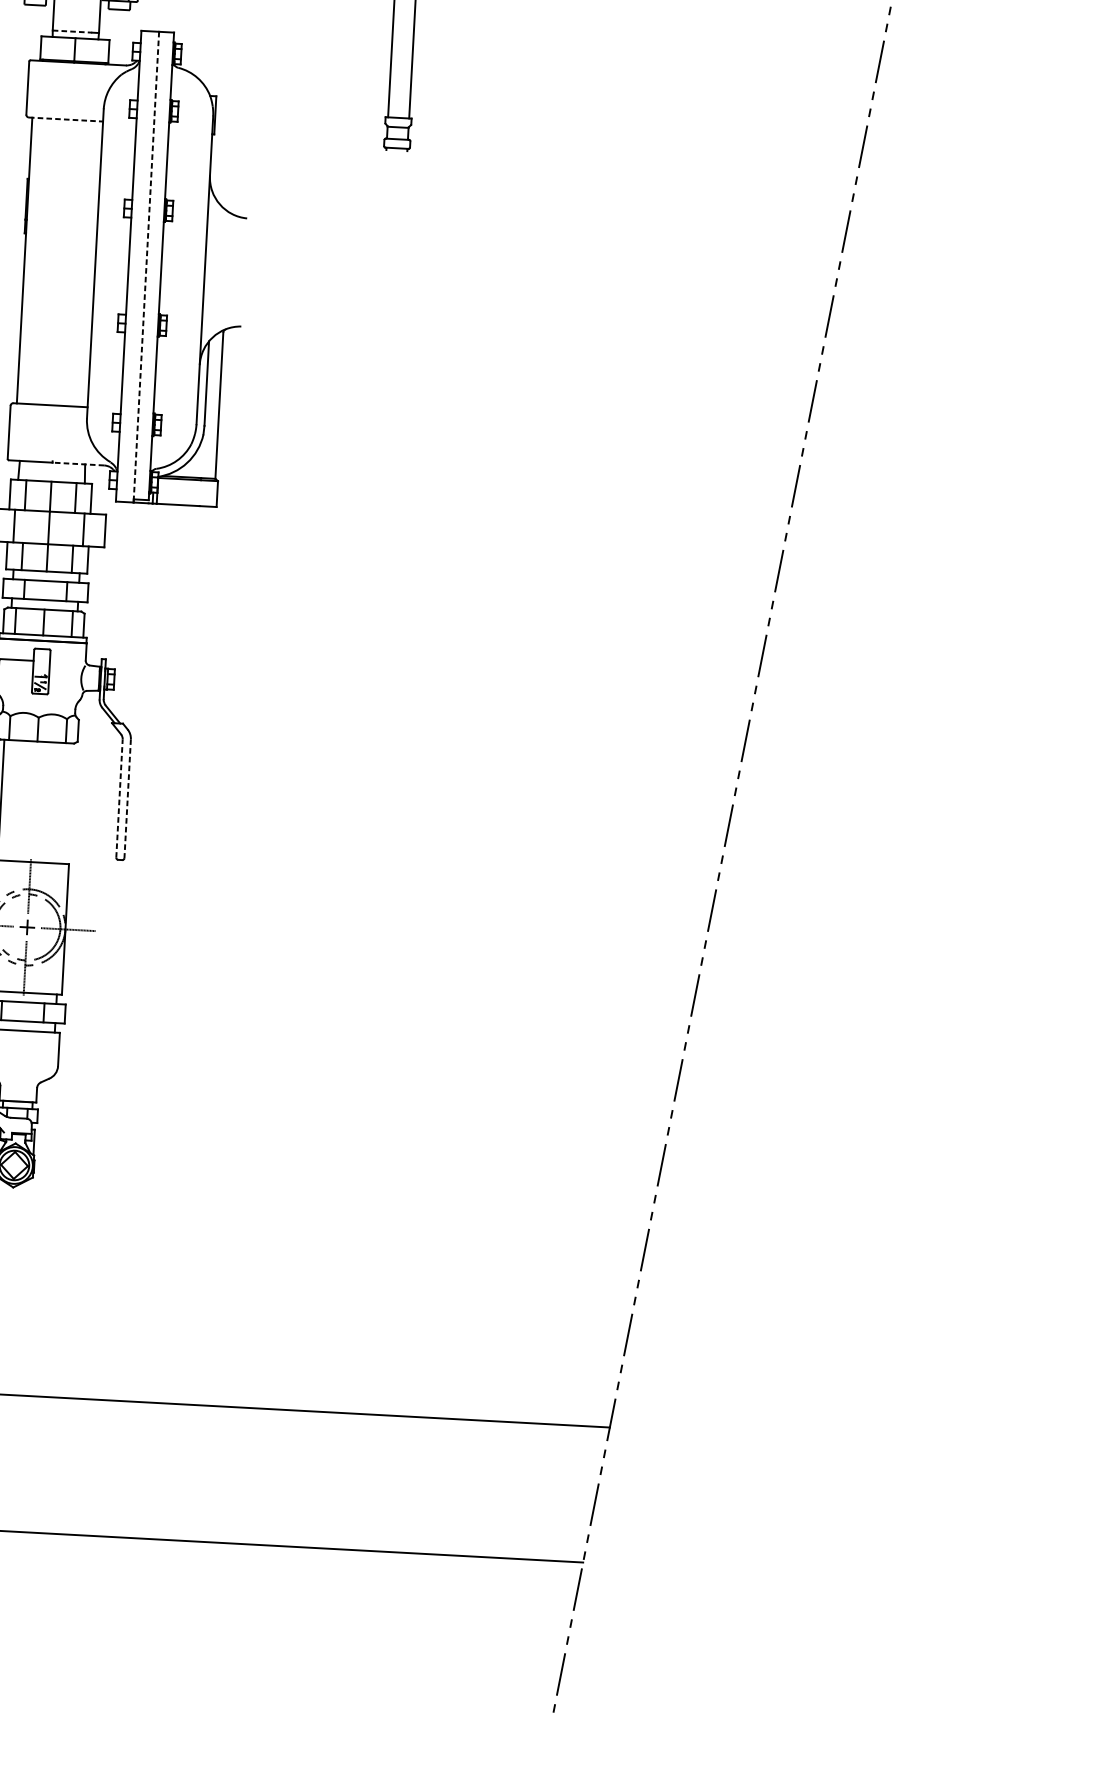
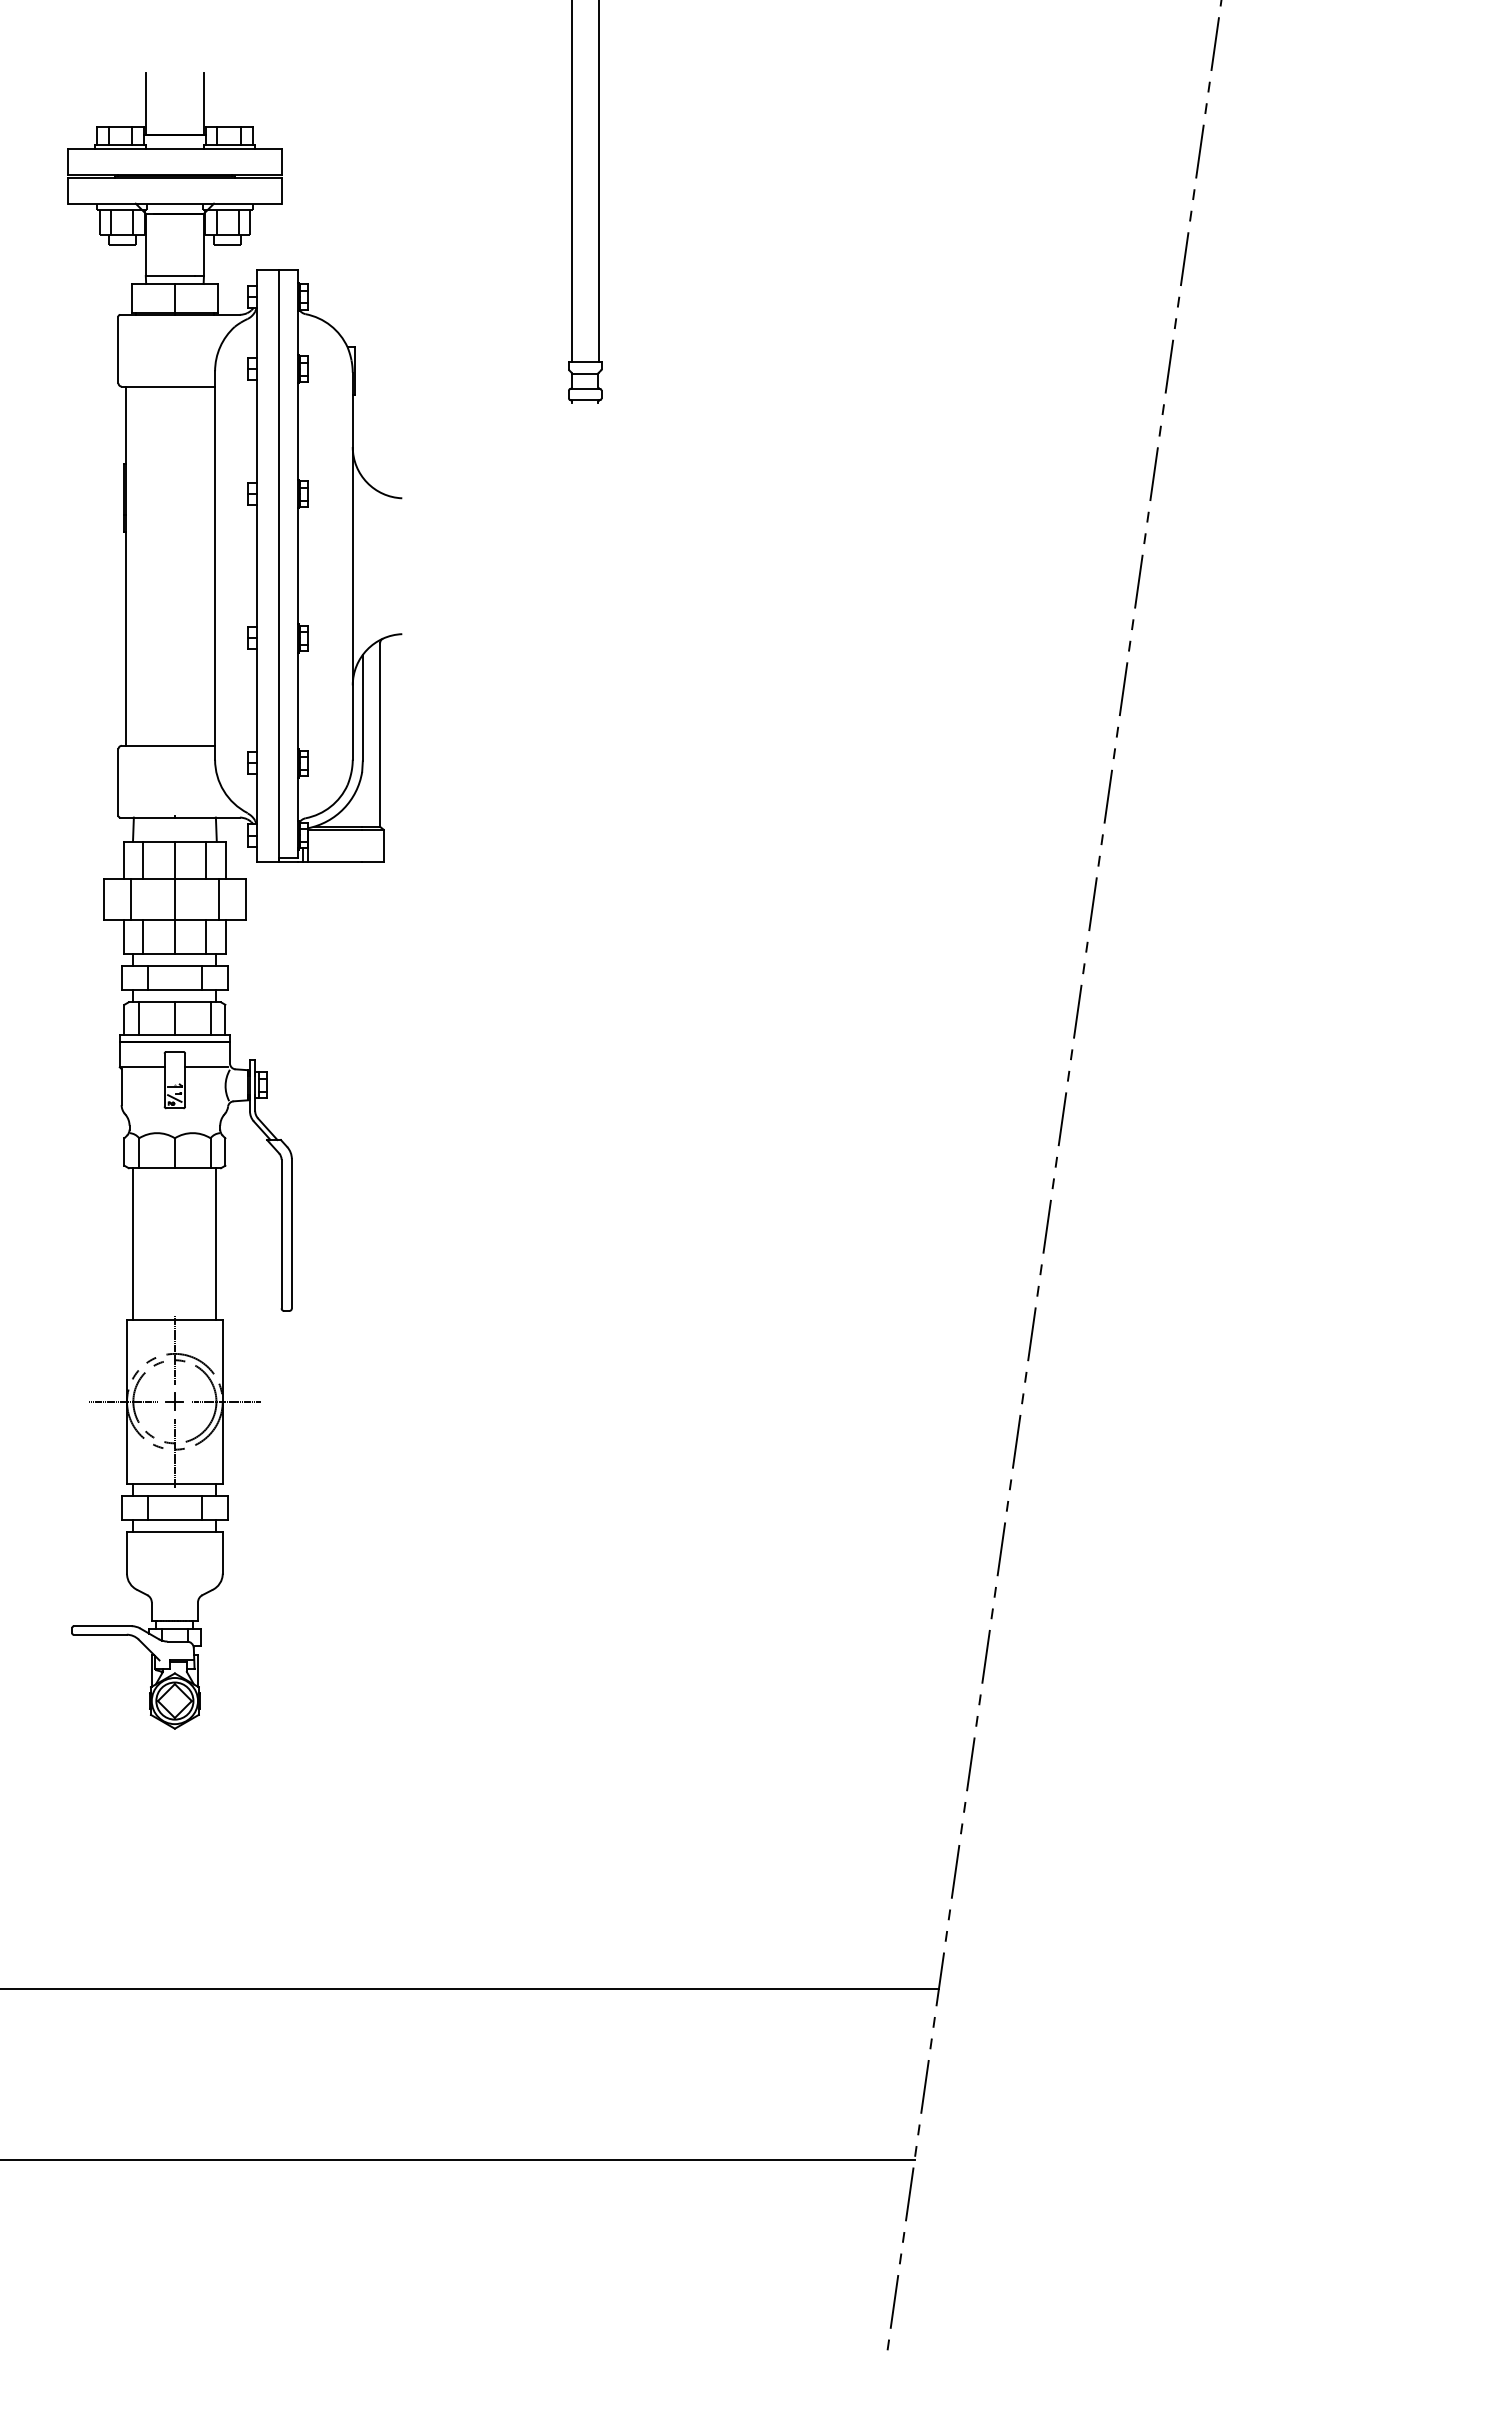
line: (72, 32) -> (170, 276), dashed -> solid
line: (66, 119) -> (168, 386), dashed -> solid
line: (146, 265) -> (279, 564), dashed -> solid
line: (77, 463) -> (206, 817), dashed -> solid
line: (66, 662) -> (206, 1067), added
line: (119, 798) -> (281, 1233), dashed -> solid
line: (127, 798) -> (291, 1233), dashed -> solid
line: (67, 803) -> (216, 1243), added

